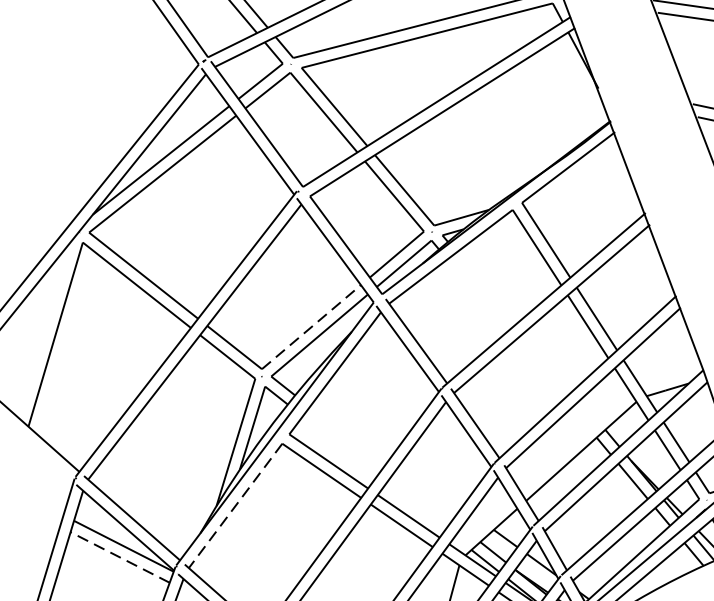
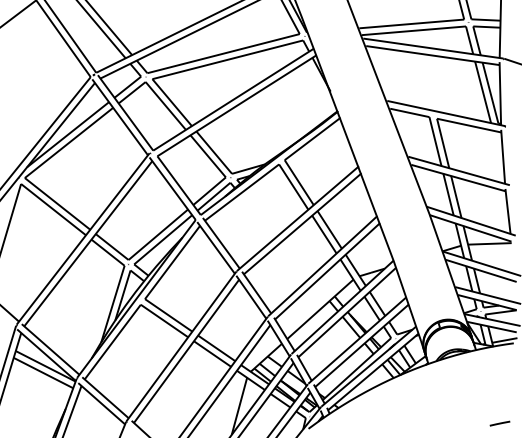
line: (311, 326) -> (158, 234), dashed -> solid
line: (235, 506) -> (112, 342), dashed -> solid
line: (120, 556) -> (43, 372), dashed -> solid

